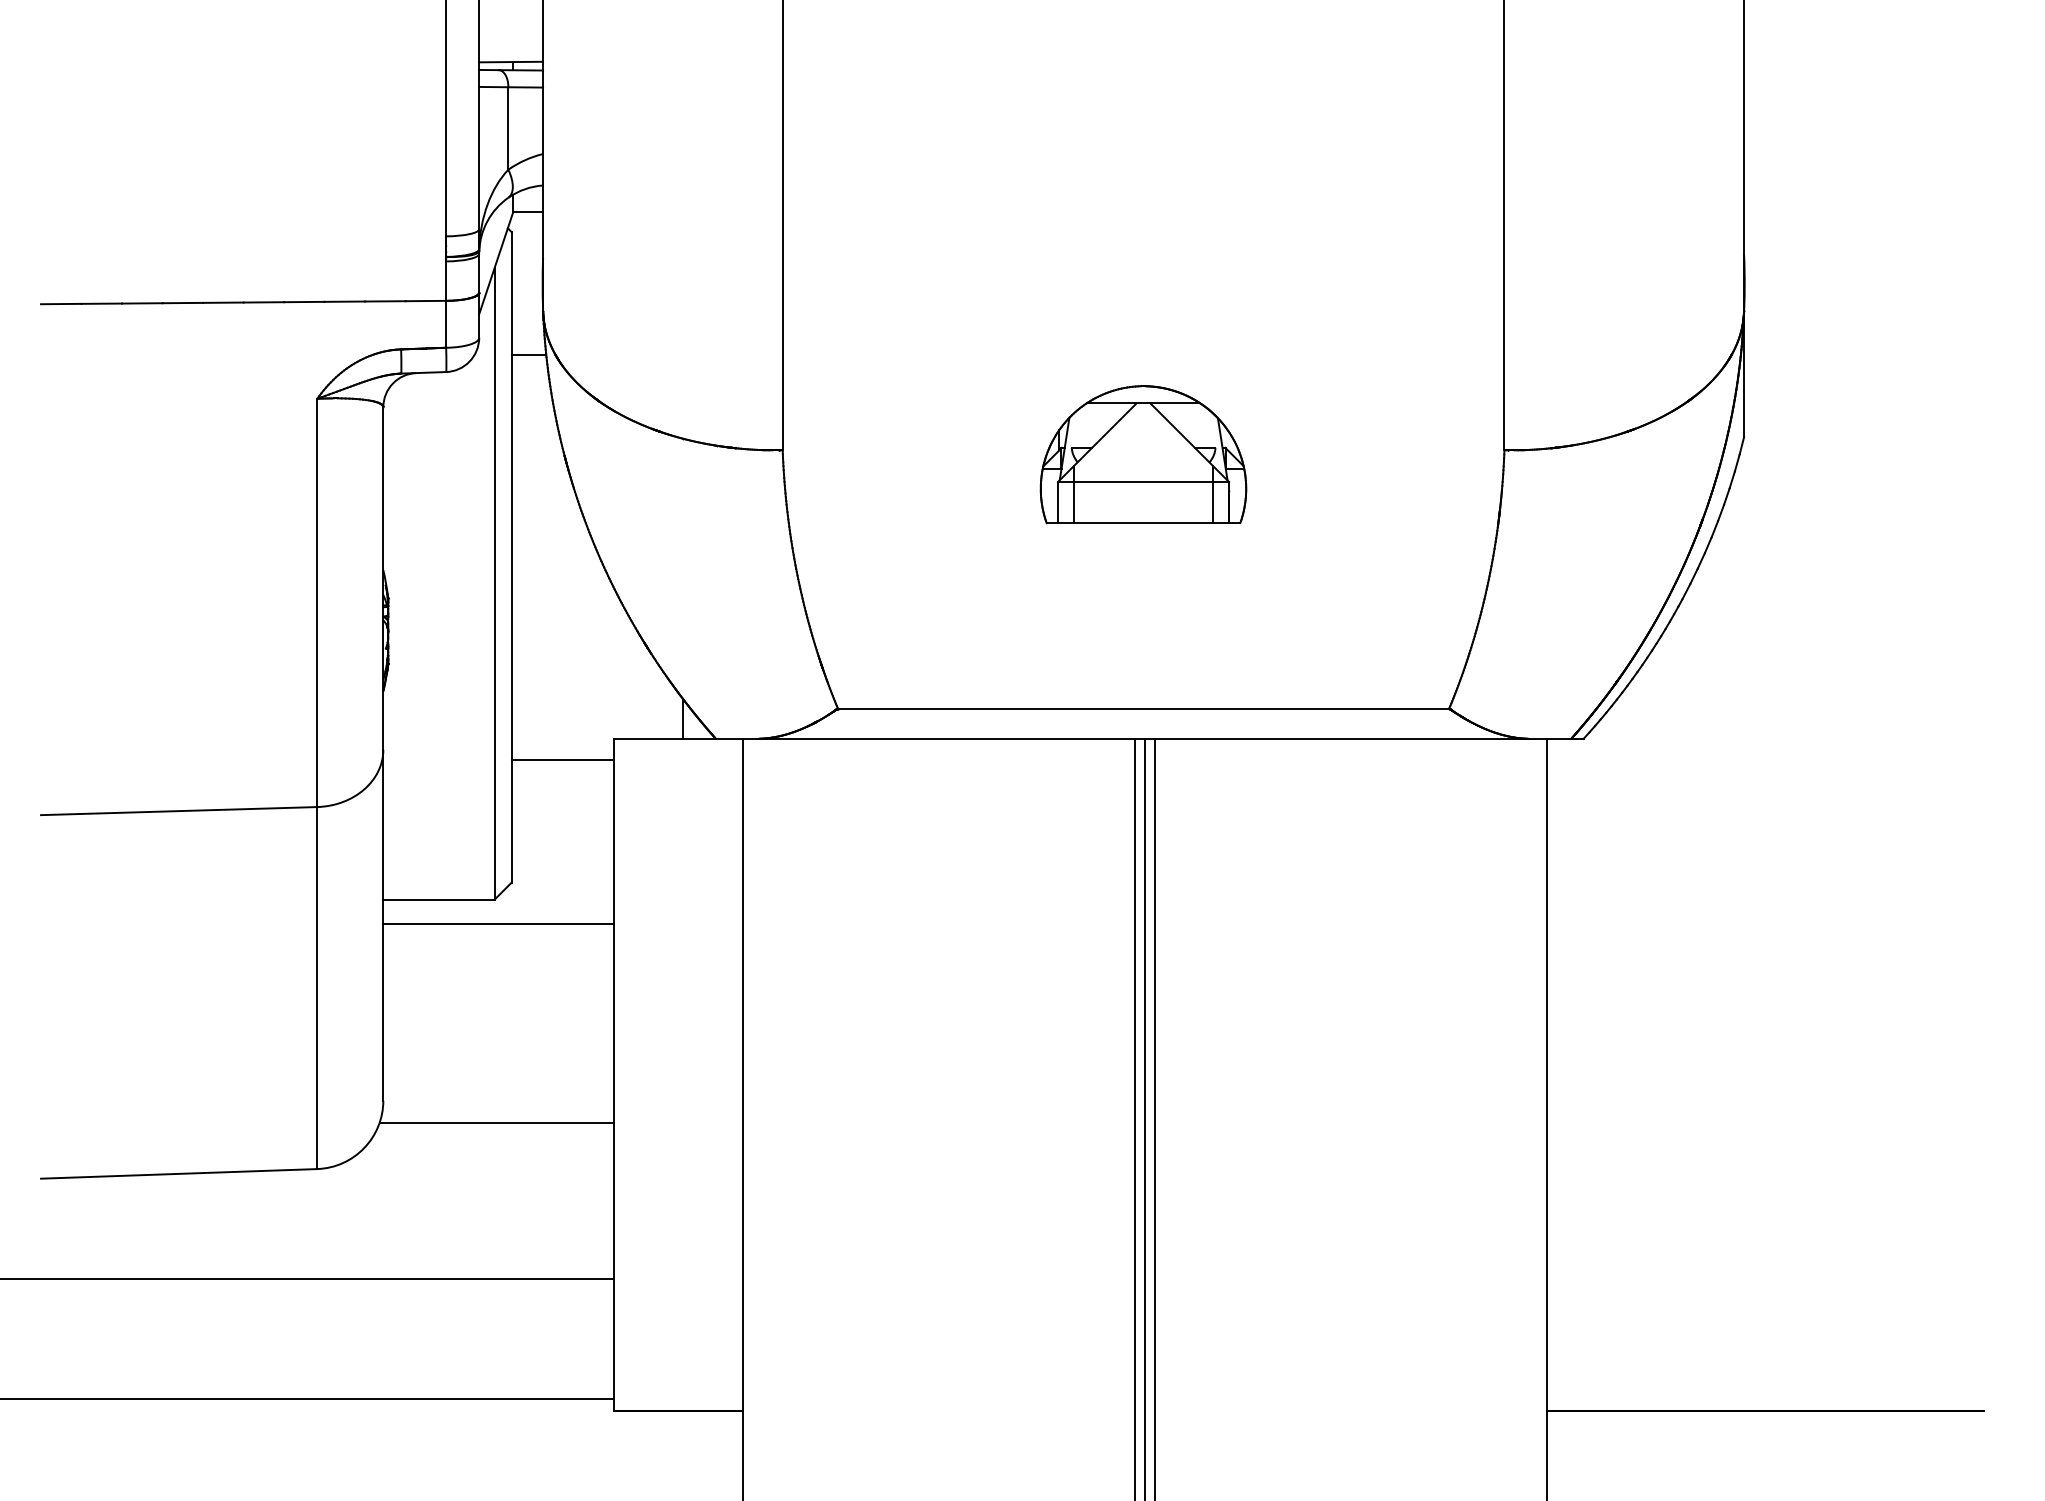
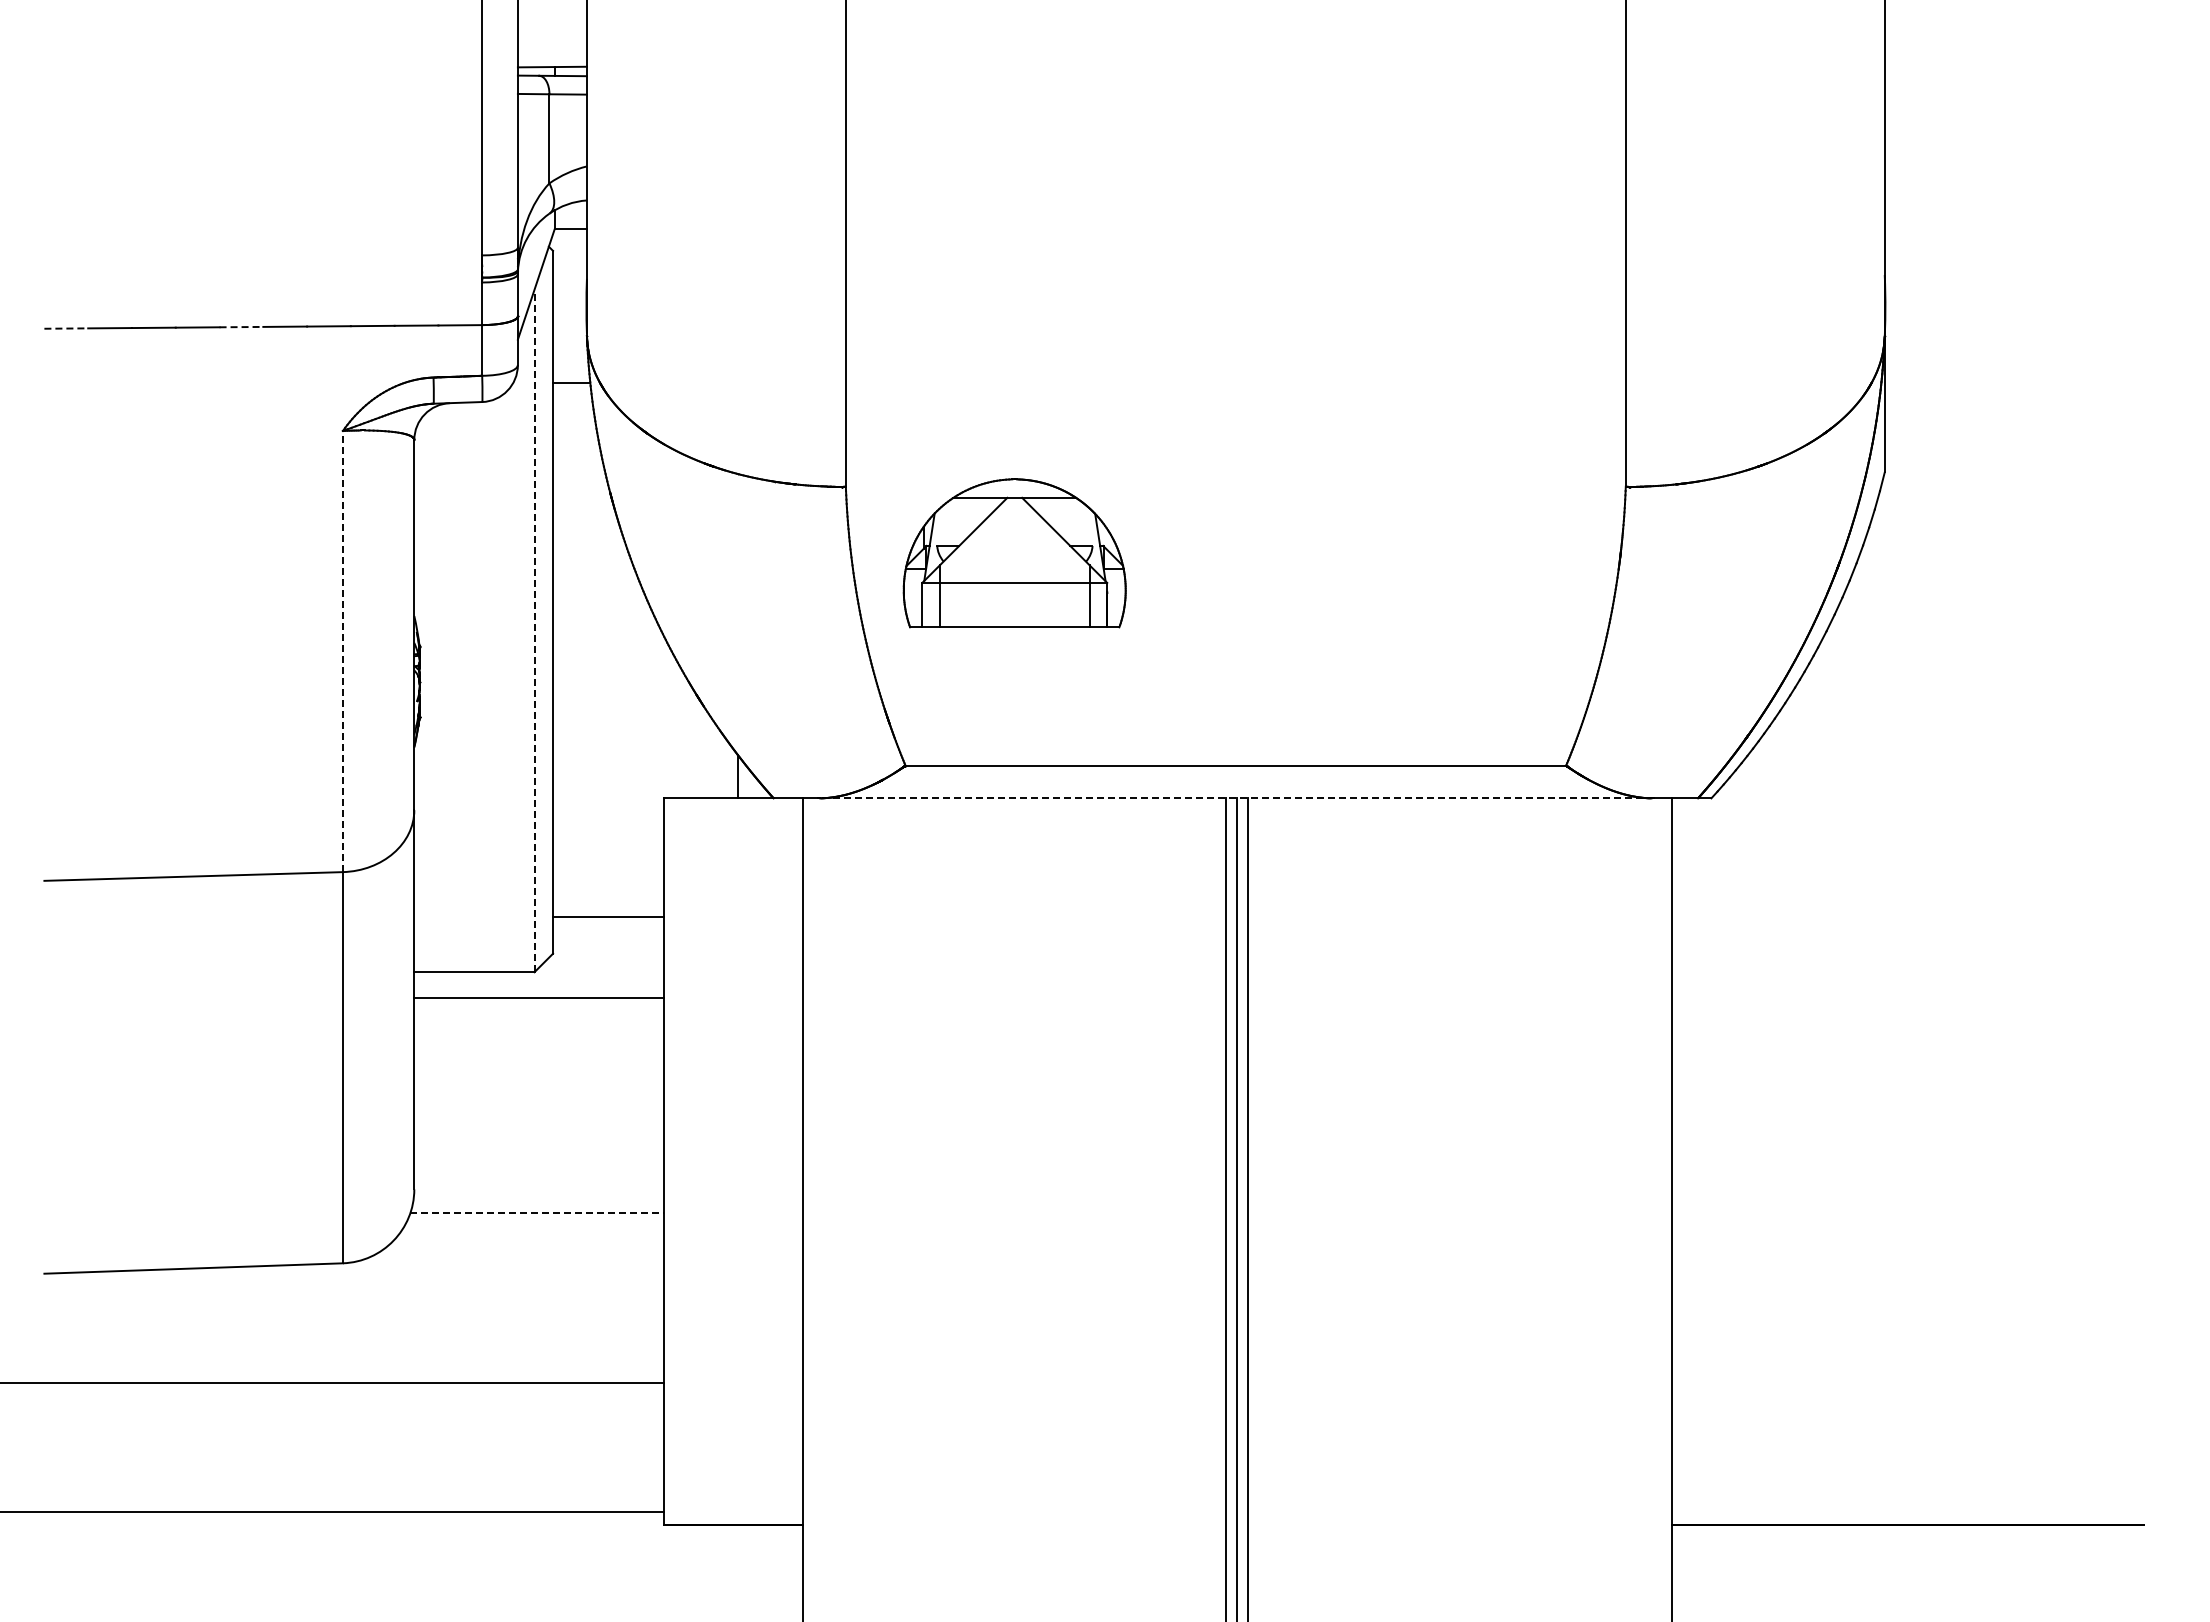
line: (61, 303) -> (66, 328), solid -> dashed
line: (223, 303) -> (241, 327), solid -> dashed
part: (1143, 454) -> (1014, 553), moved
line: (494, 583) -> (534, 630), solid -> dashed
line: (316, 602) -> (342, 651), solid -> dashed
line: (1143, 738) -> (1235, 798), solid -> dashed
line: (563, 760) -> (608, 917), moved
line: (497, 1122) -> (537, 1213), solid -> dashed

